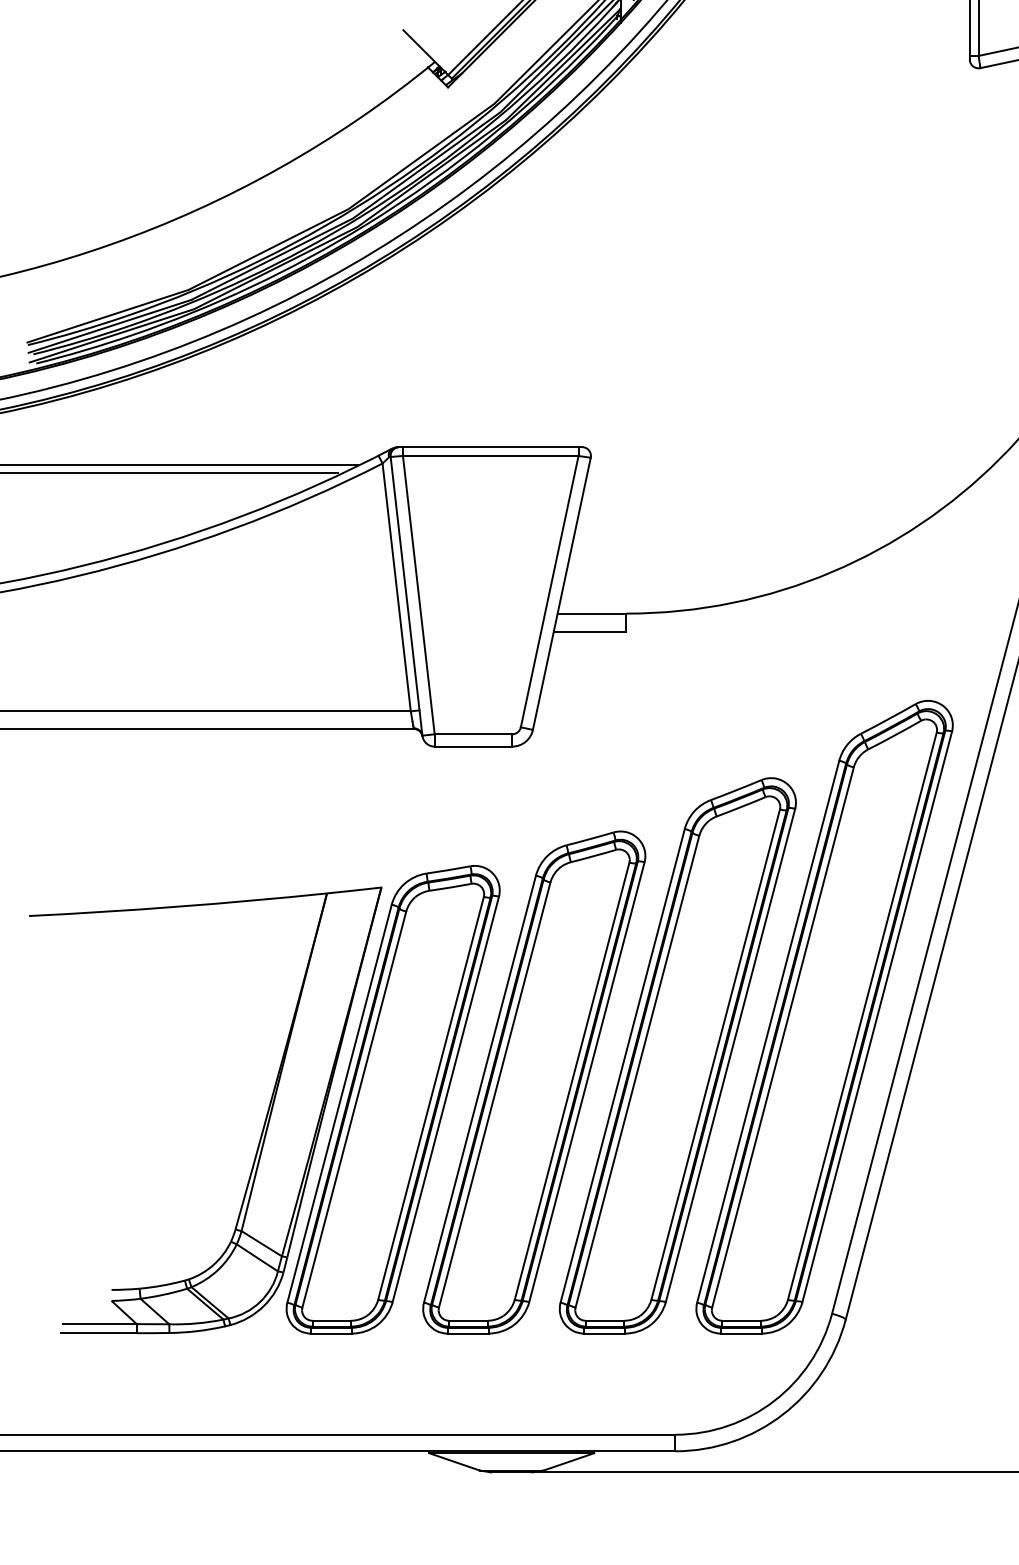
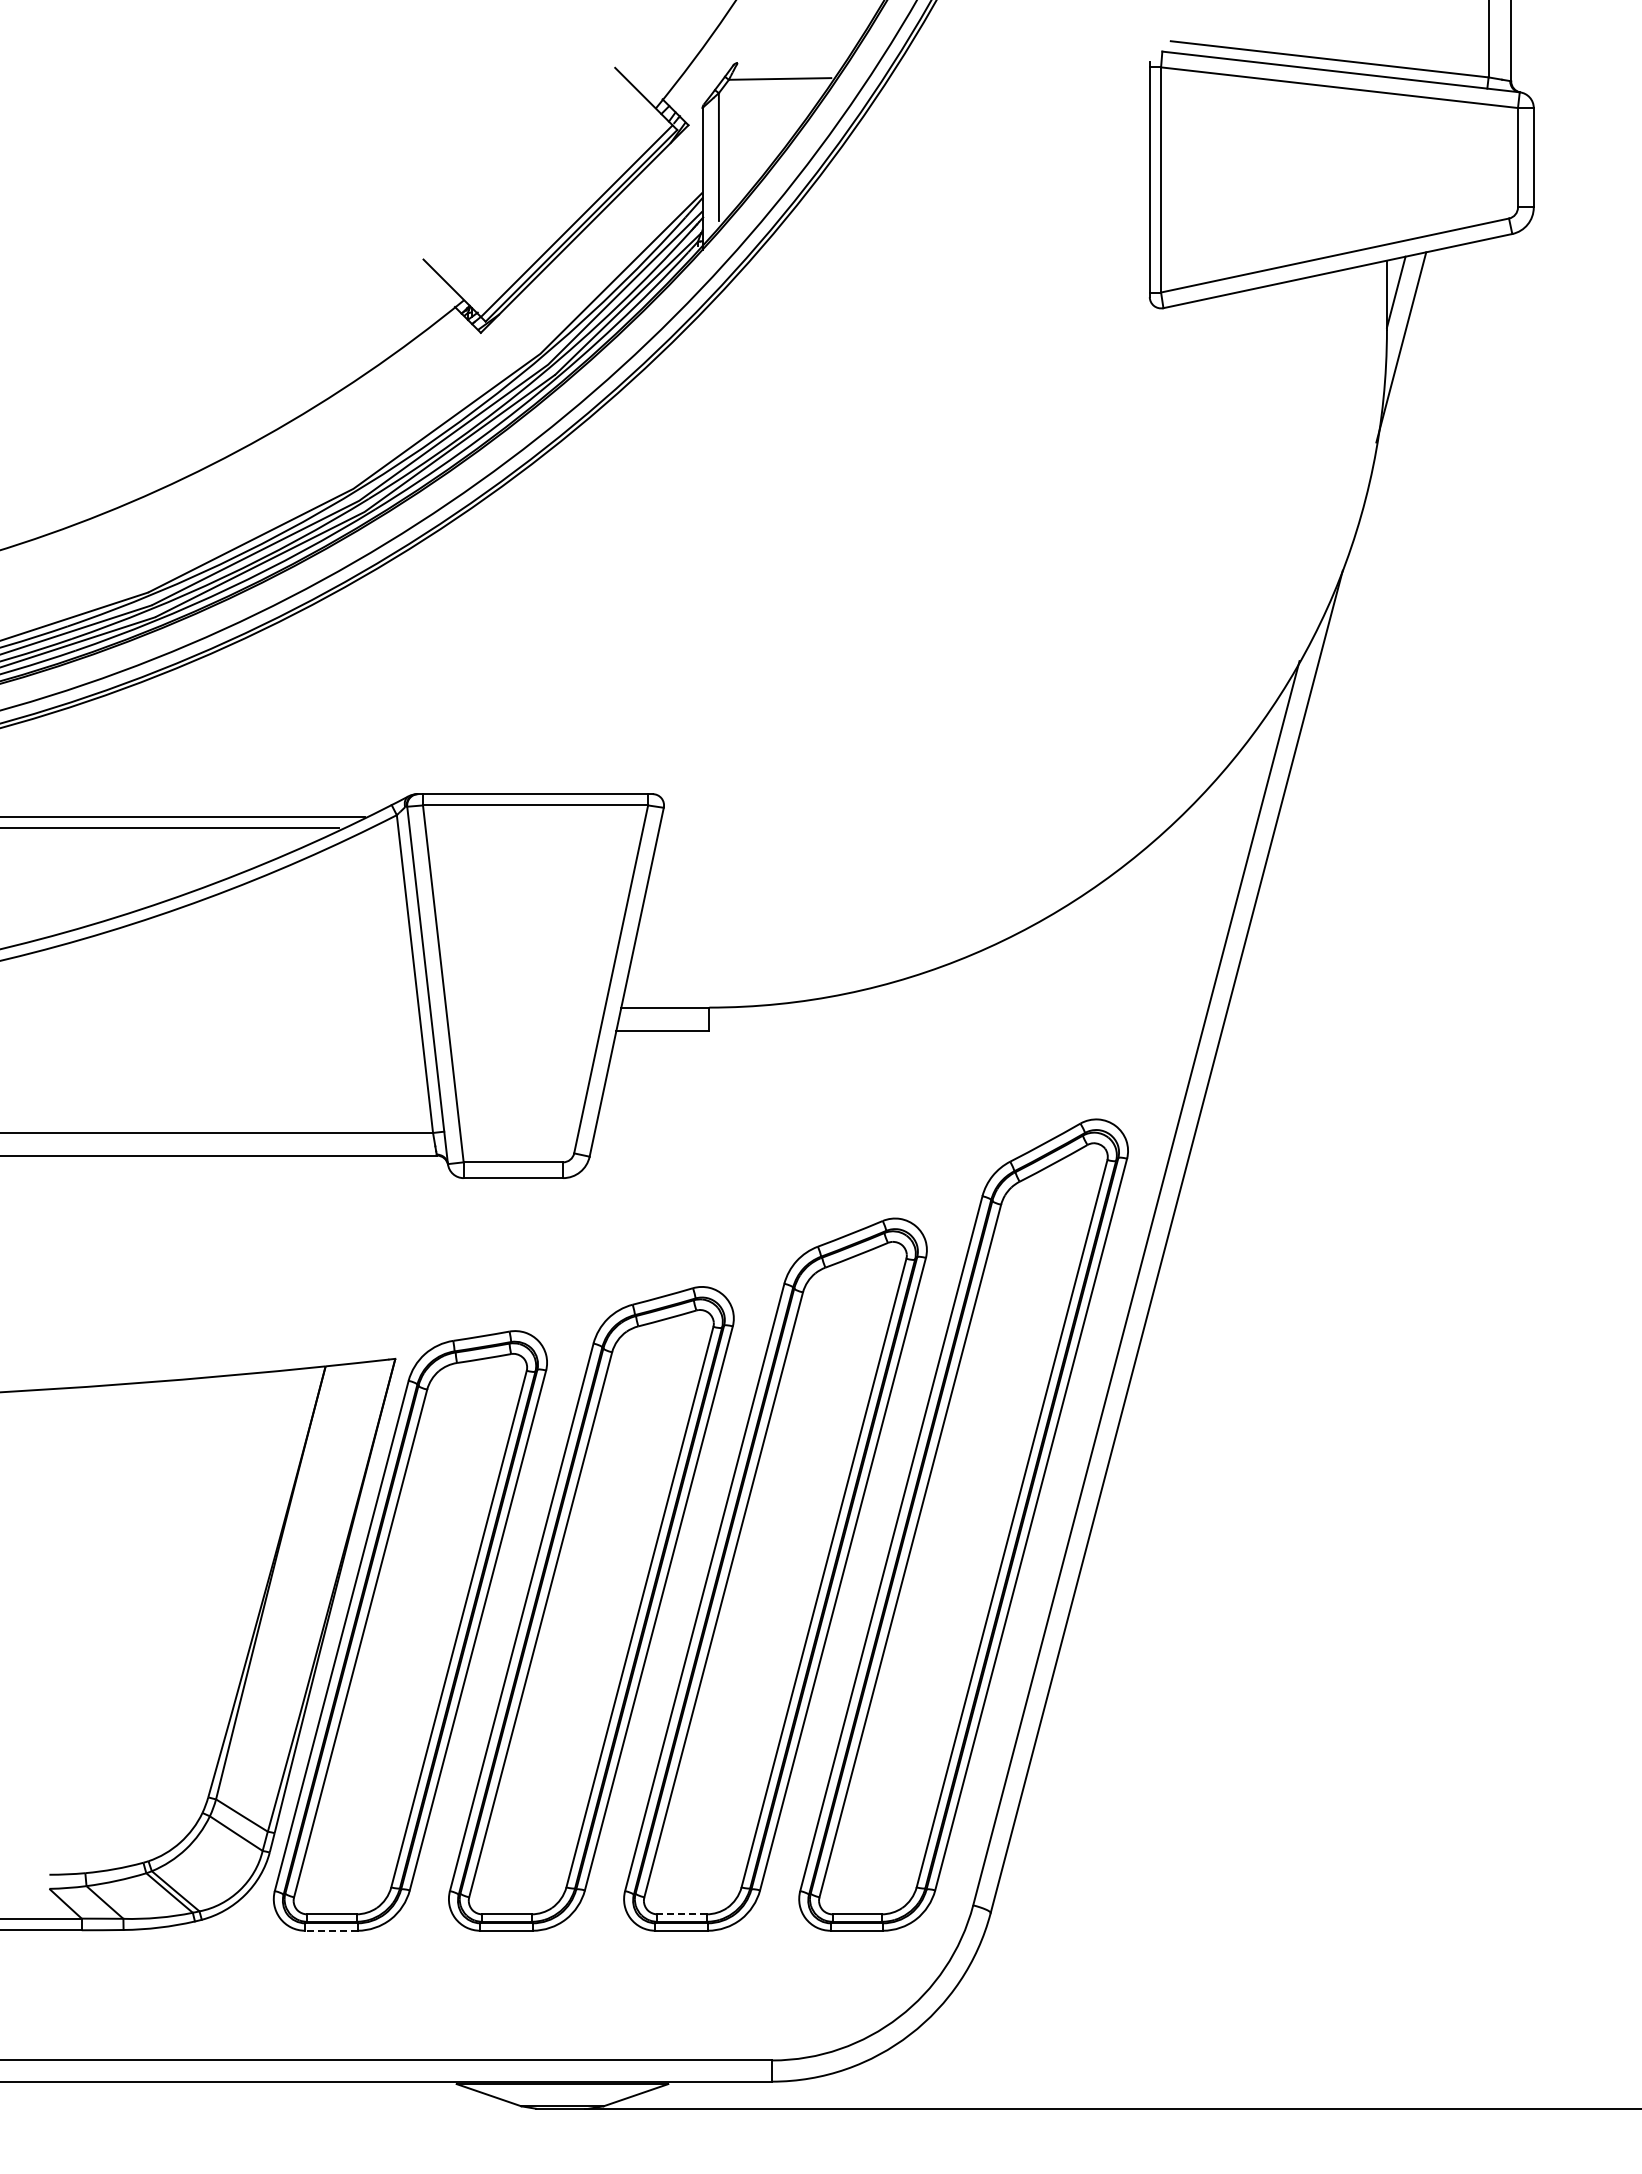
line: (605, 1320) -> (682, 1914), solid -> dashed
line: (330, 1333) -> (330, 1930), solid -> dashed

